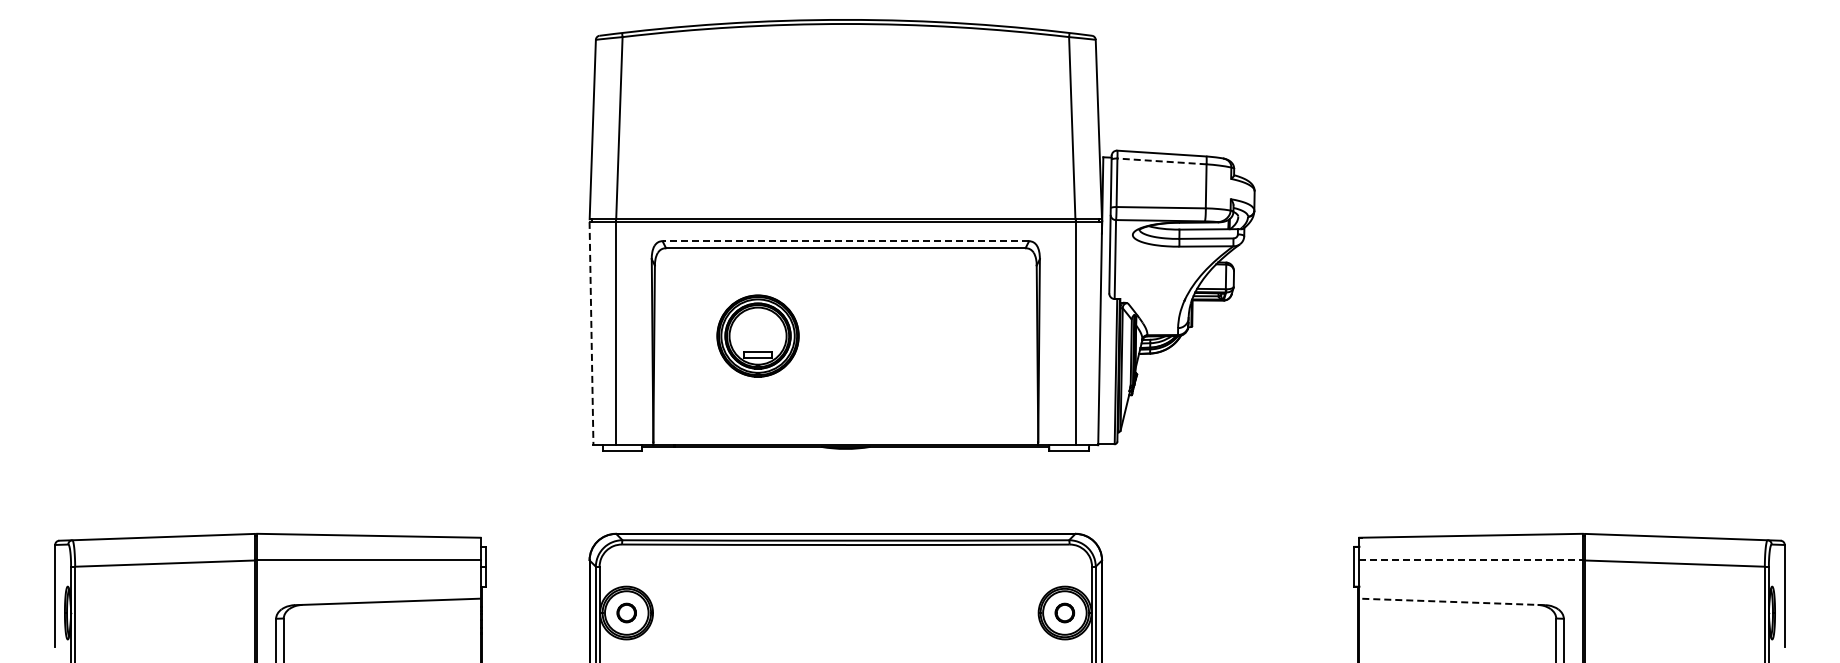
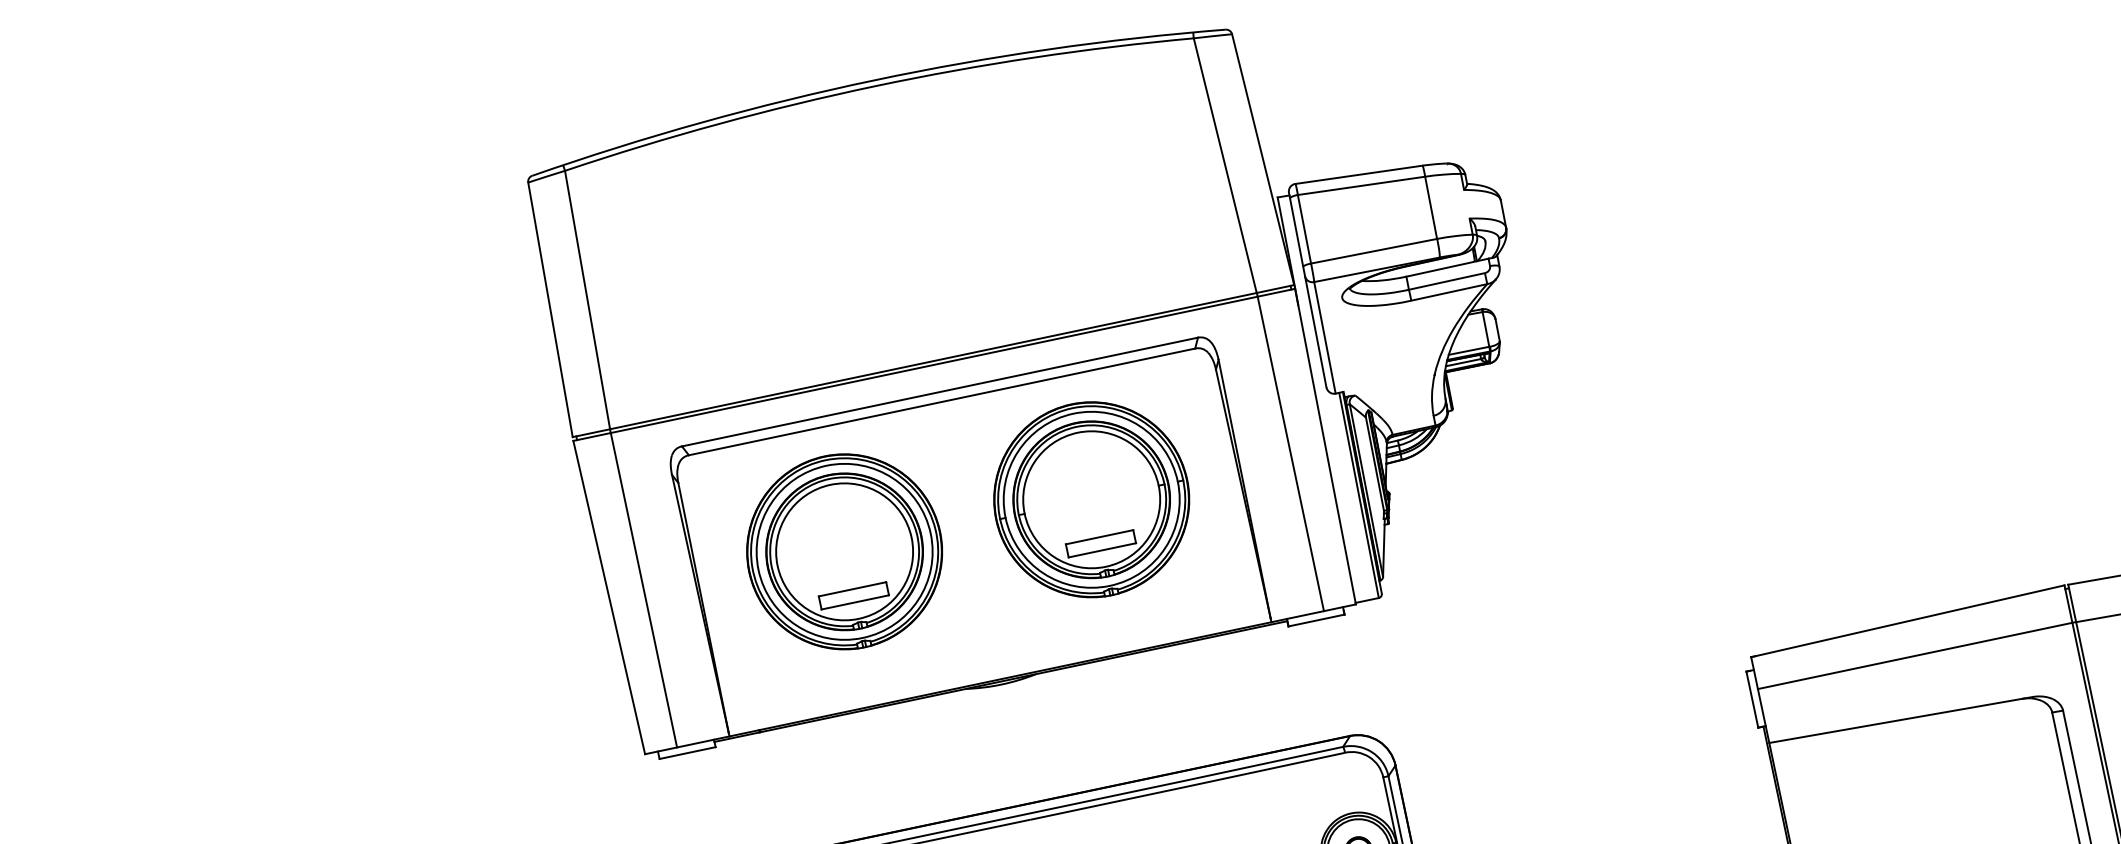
line: (1162, 161) -> (1362, 185), dashed -> solid
line: (845, 241) -> (939, 392), dashed -> solid
line: (591, 333) -> (609, 597), dashed -> solid
part: (757, 335) -> (843, 551), size x1.67
part: (933, 335) -> (1091, 498), added
line: (1471, 560) -> (1915, 655), dashed -> solid
line: (1452, 601) -> (1901, 719), dashed -> solid

